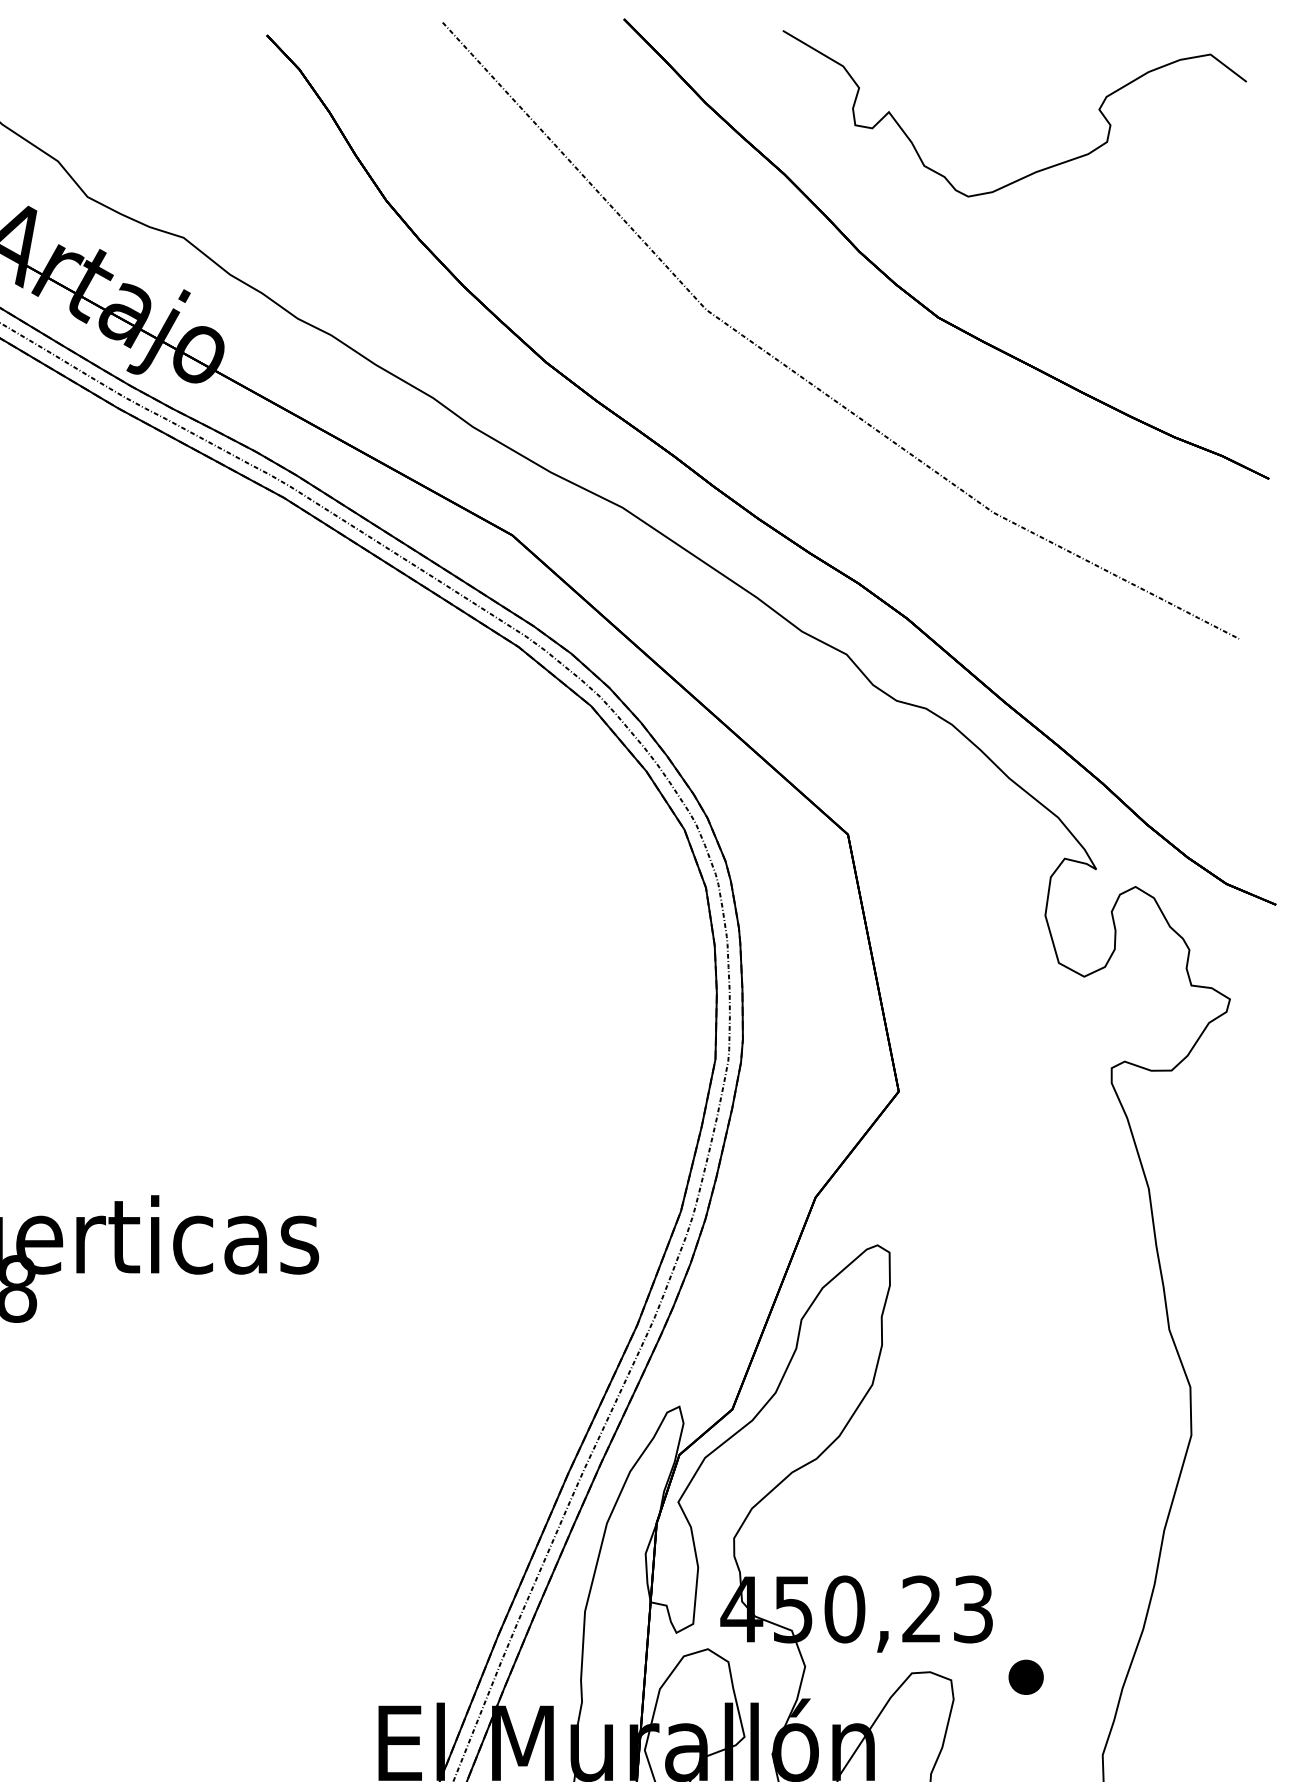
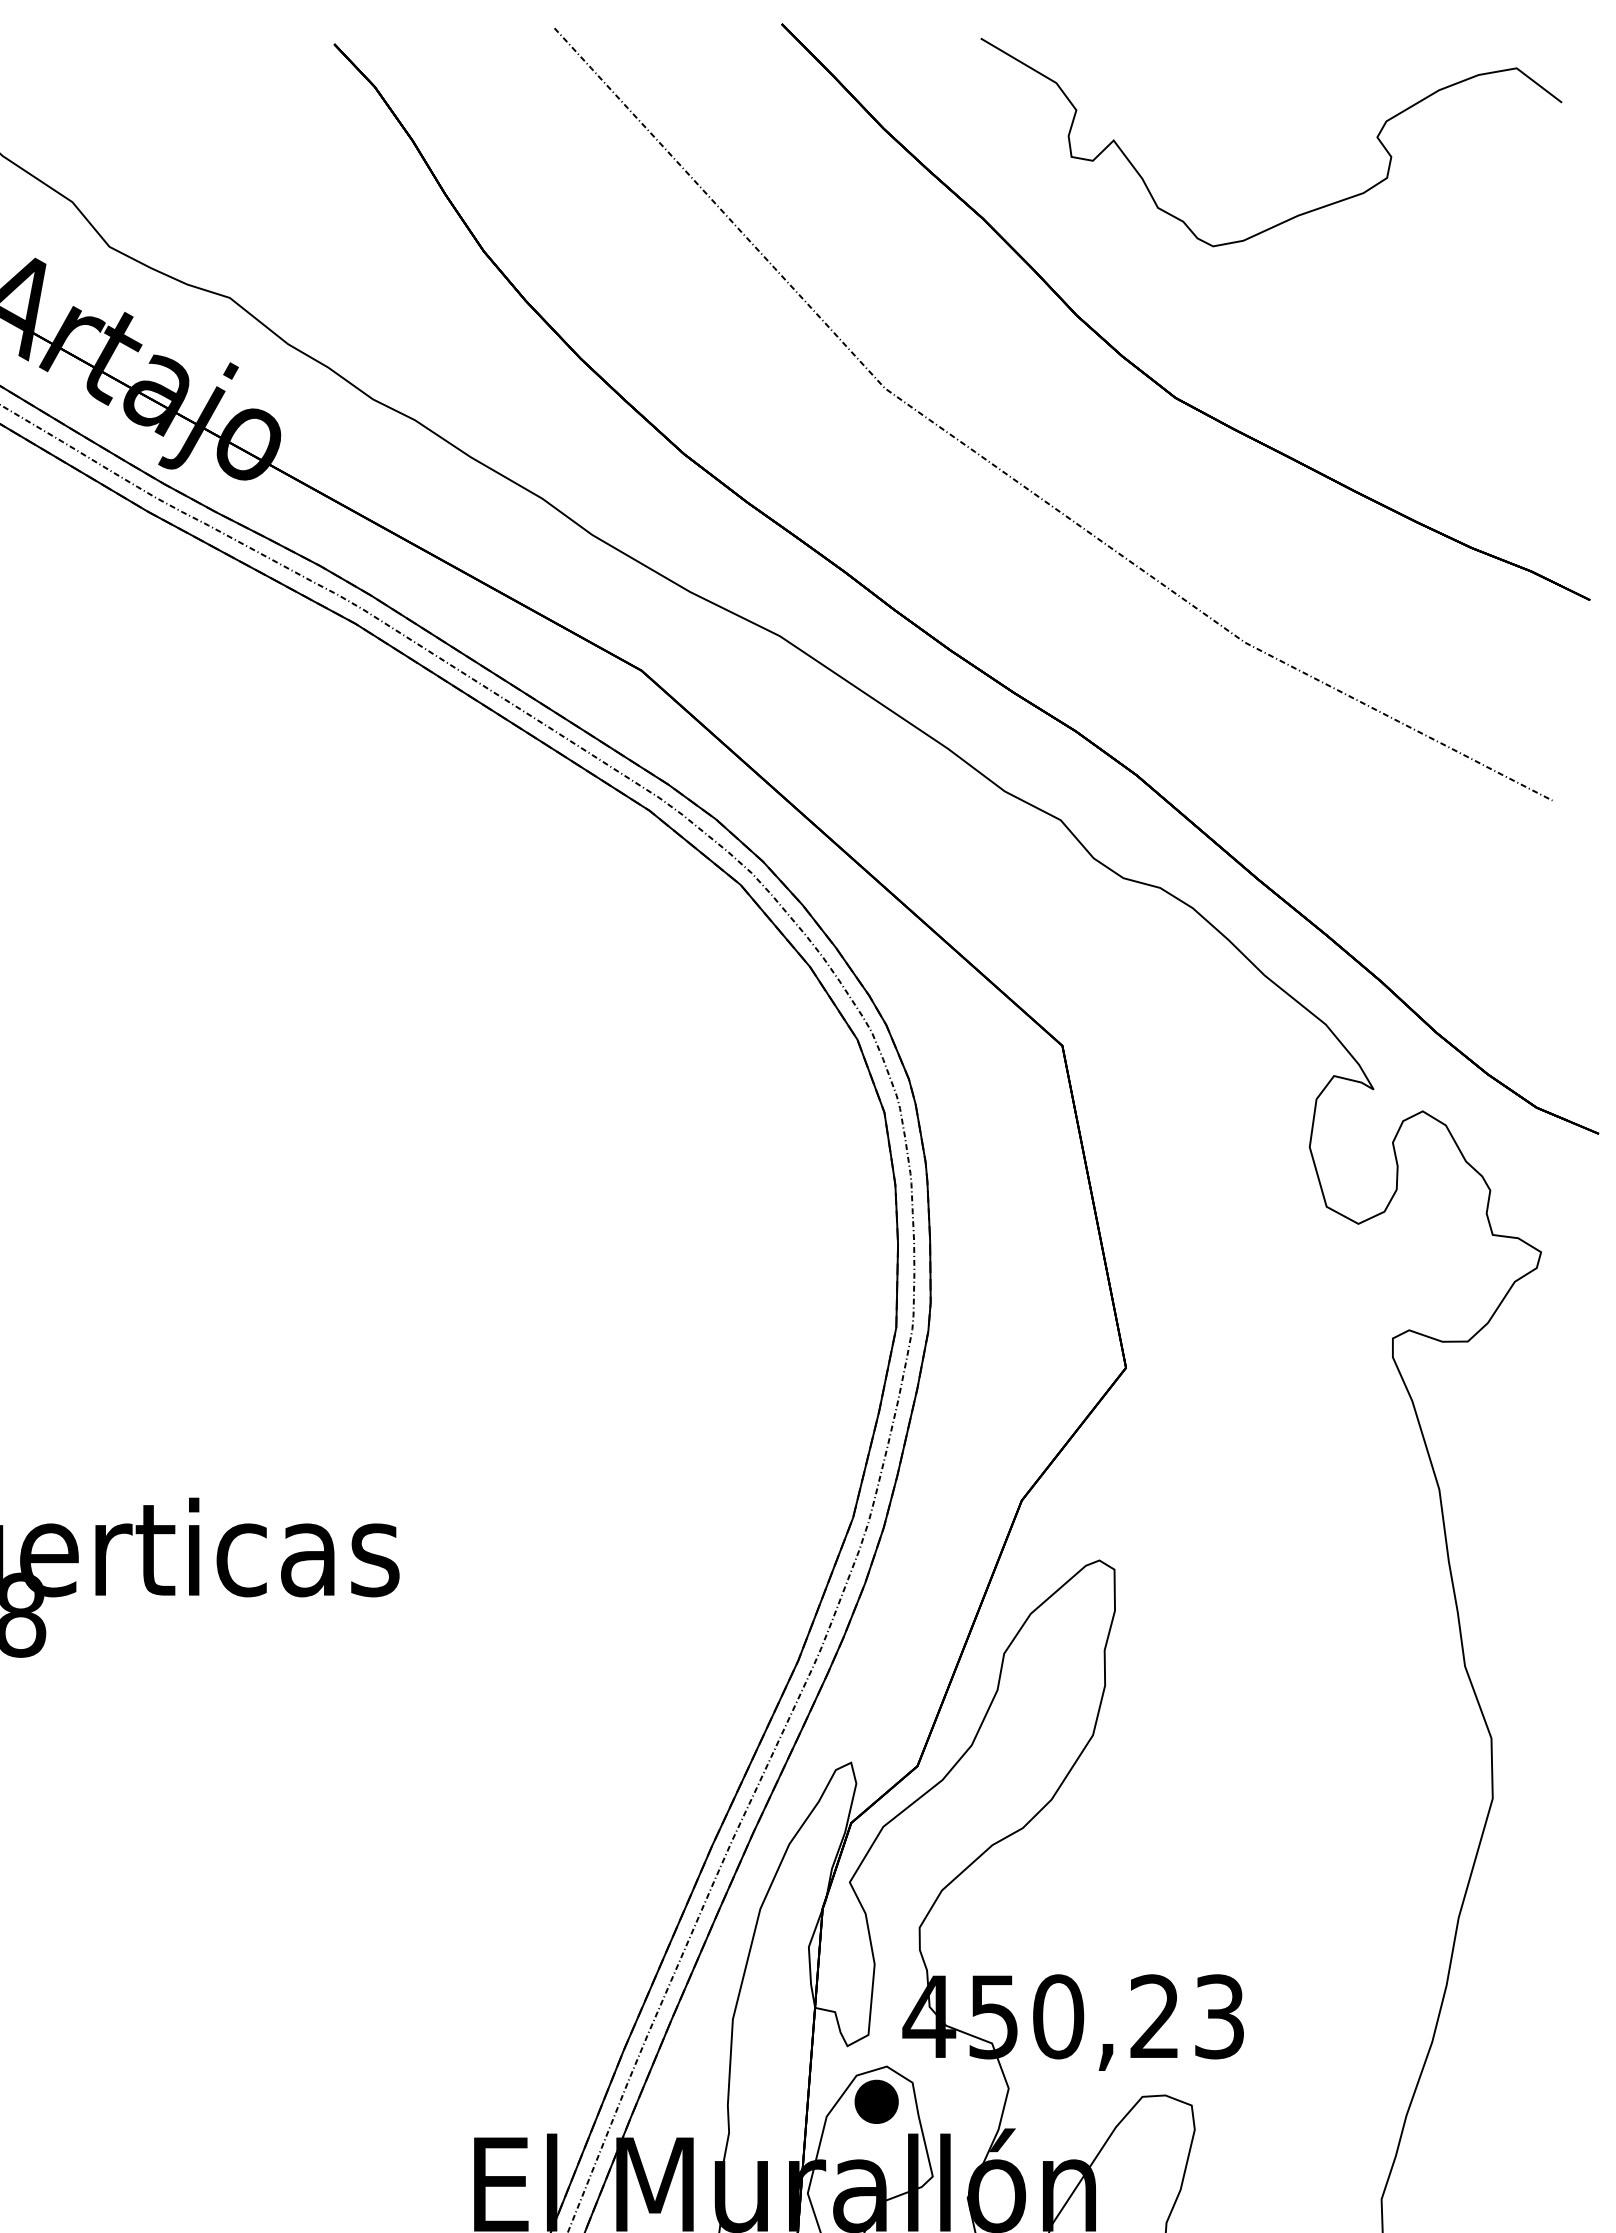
part: (1026, 1677) -> (876, 2101), moved

